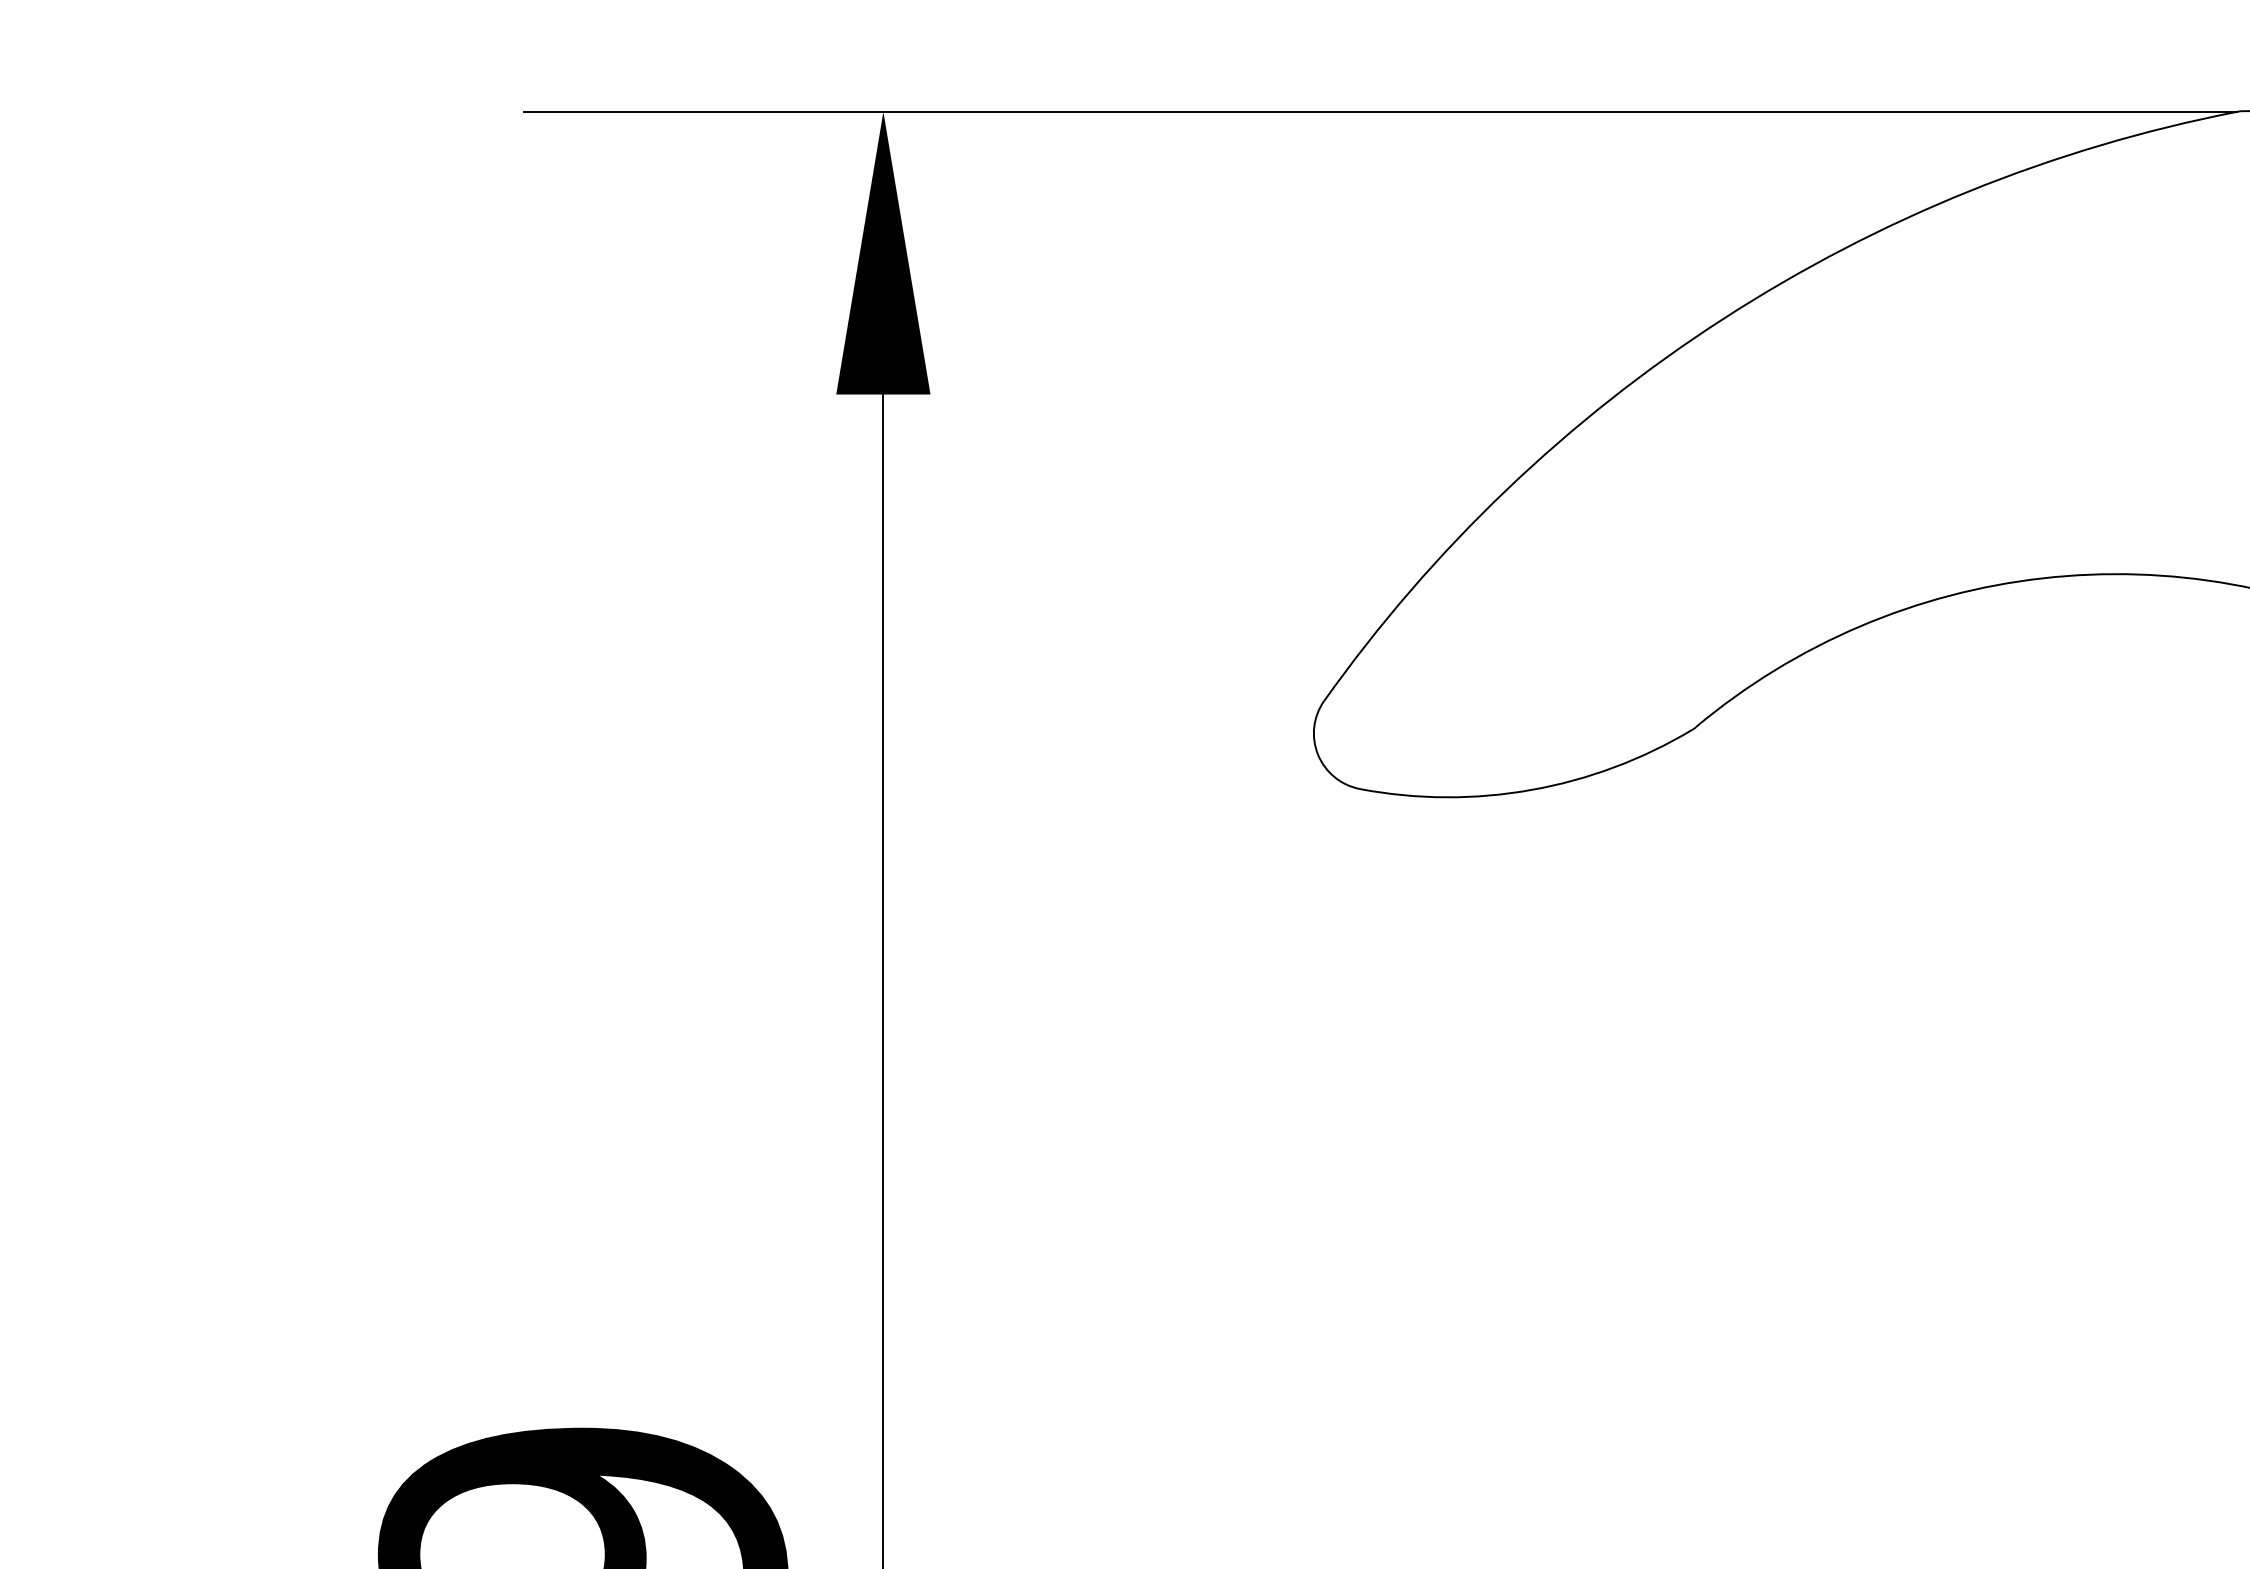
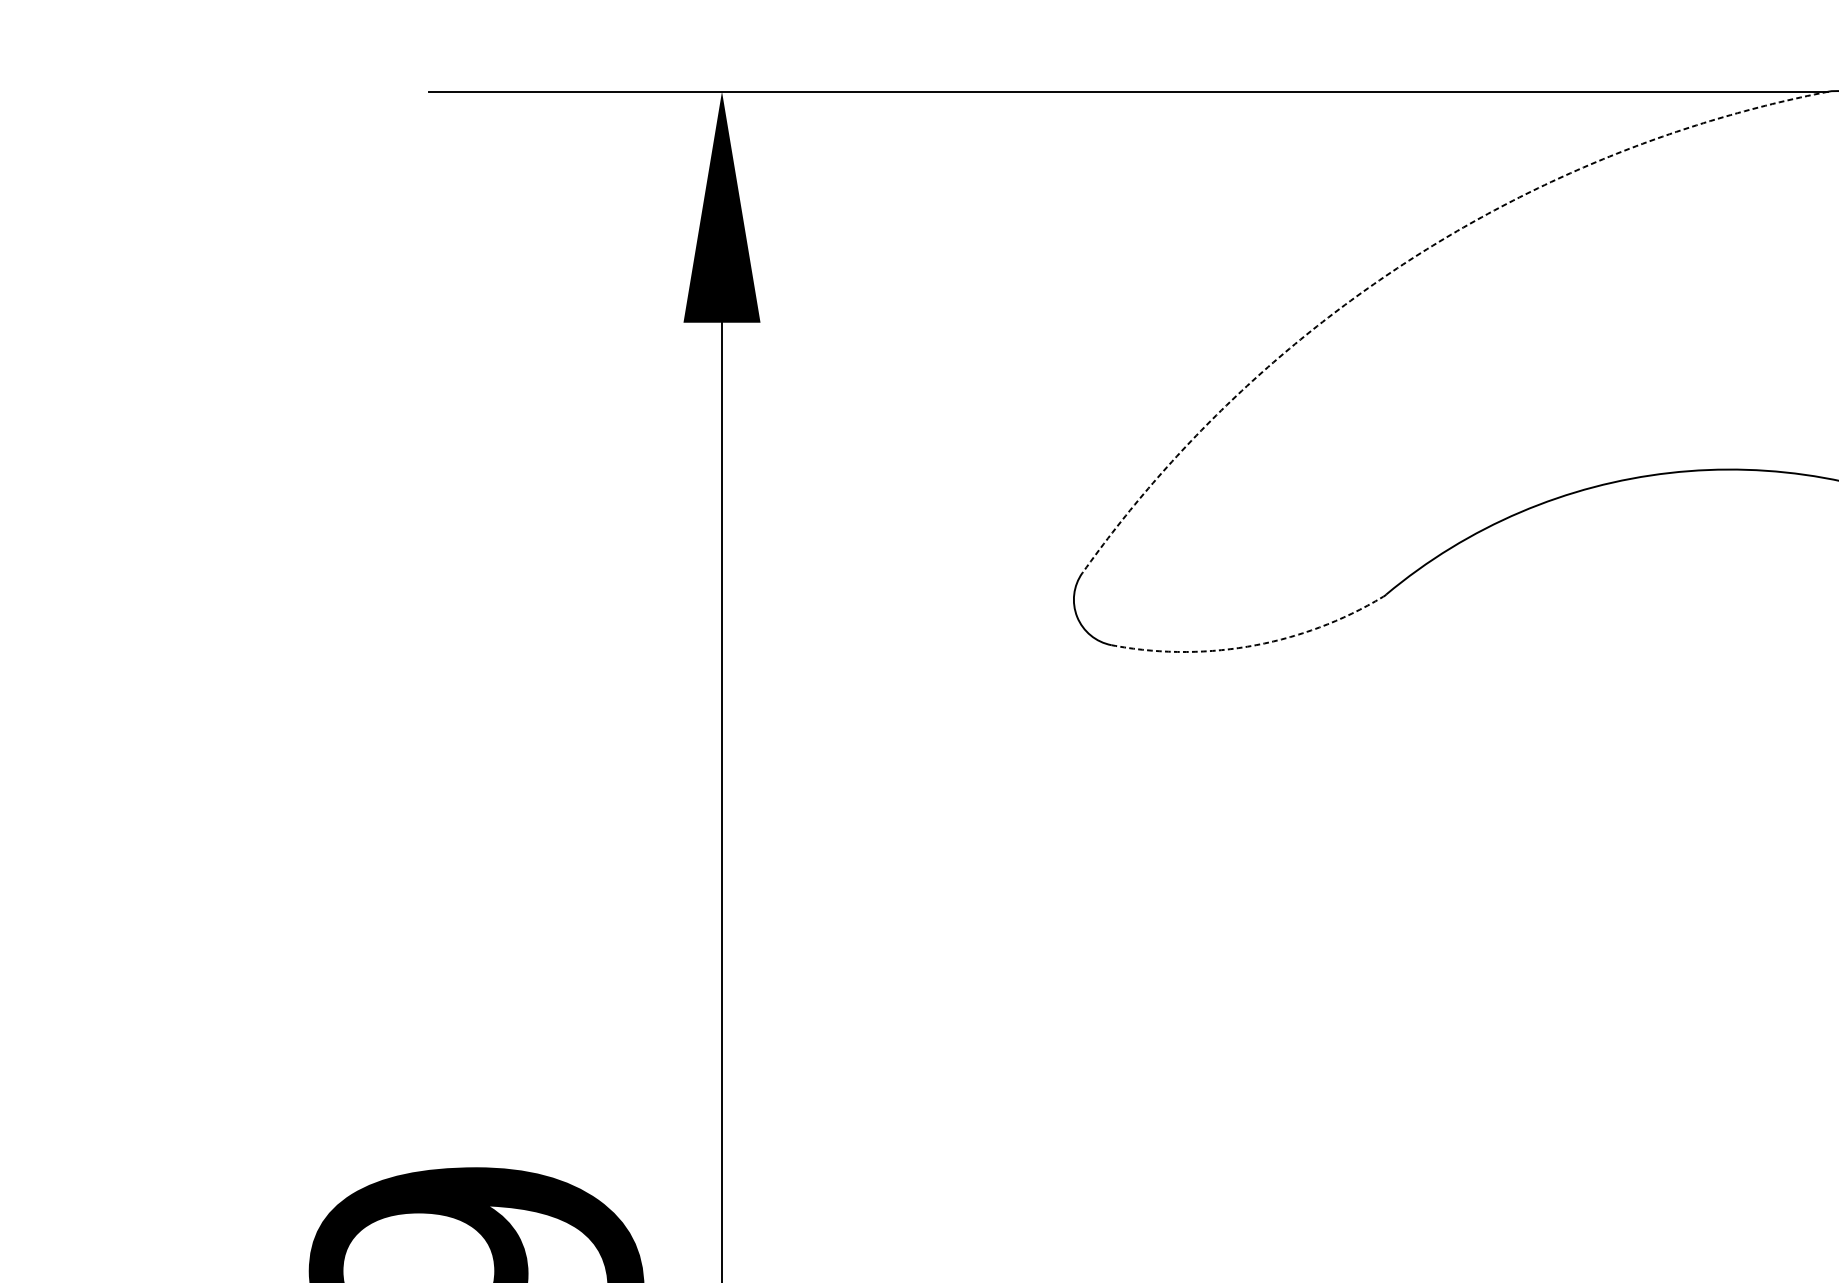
arc: (1723, 318) -> (1408, 260), solid -> dashed
arc: (1531, 789) -> (1251, 645), solid -> dashed

